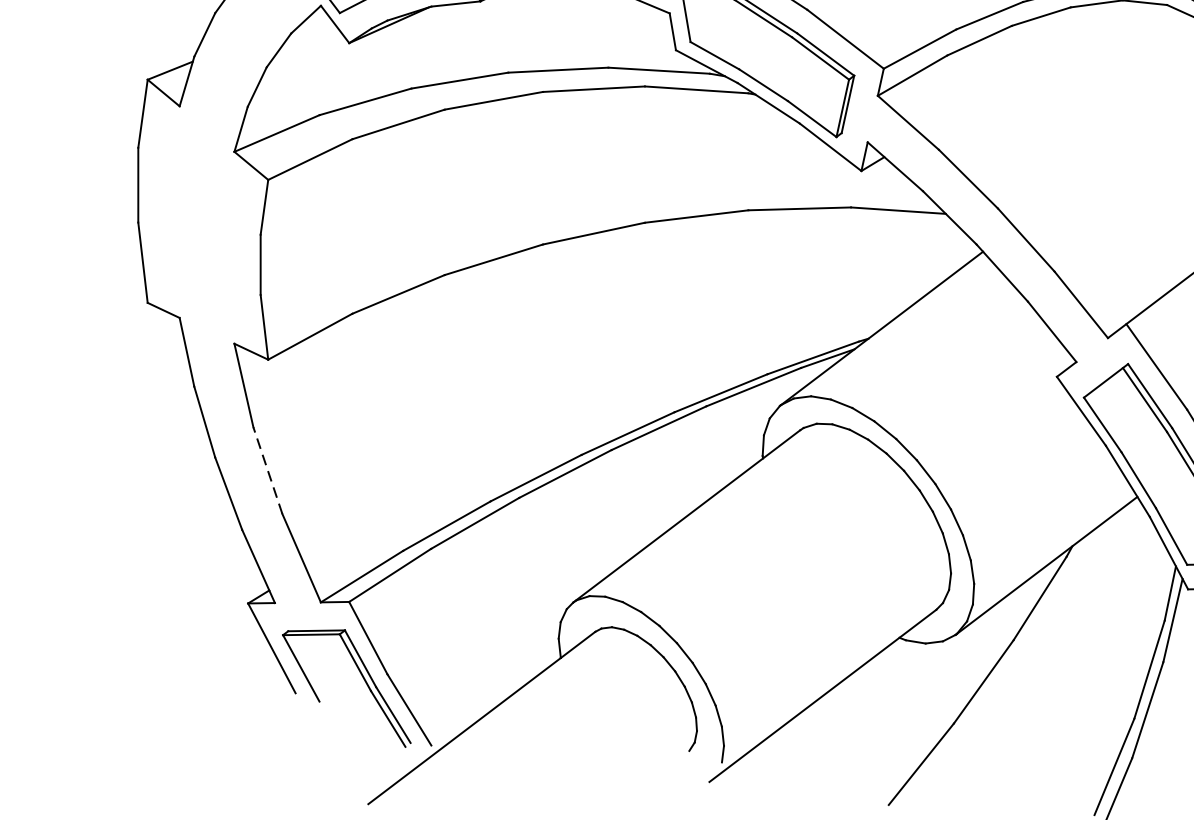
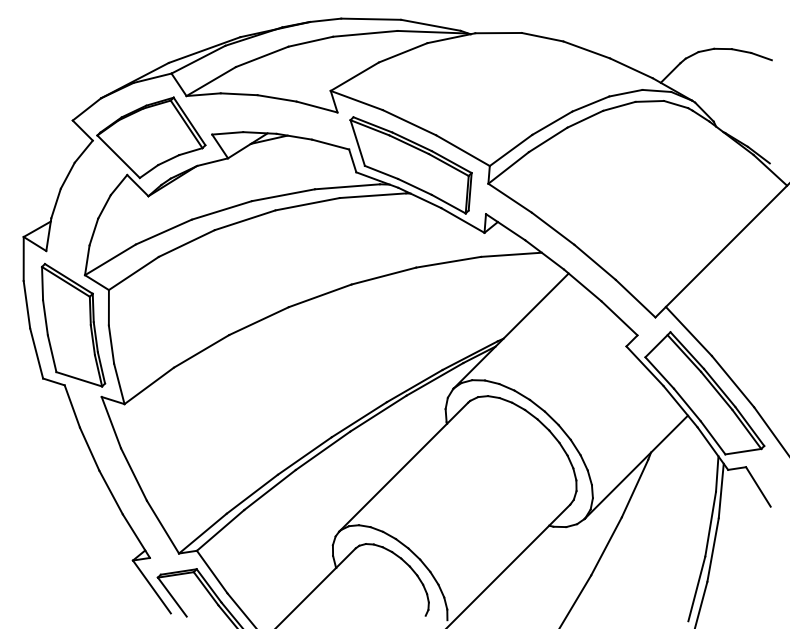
part: (206, 225) -> (73, 324), added
line: (267, 470) -> (133, 474), dashed -> solid

